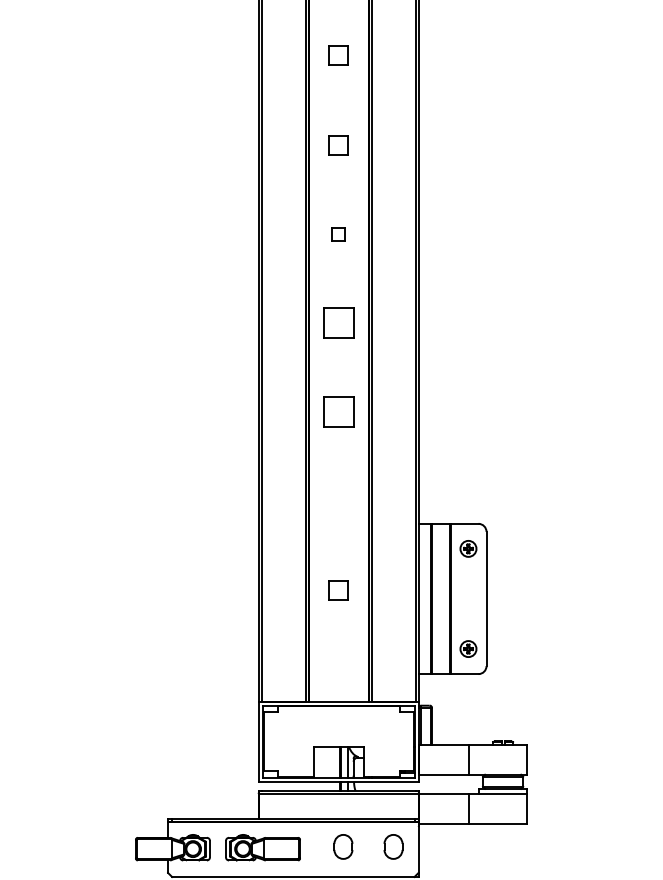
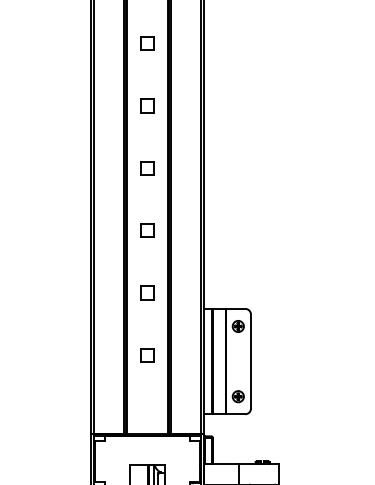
part: (338, 234) -> (147, 106), size x1.43
part: (338, 323) -> (147, 168), size x0.62
part: (338, 412) -> (147, 230), size x0.62
part: (338, 501) -> (147, 293), added

